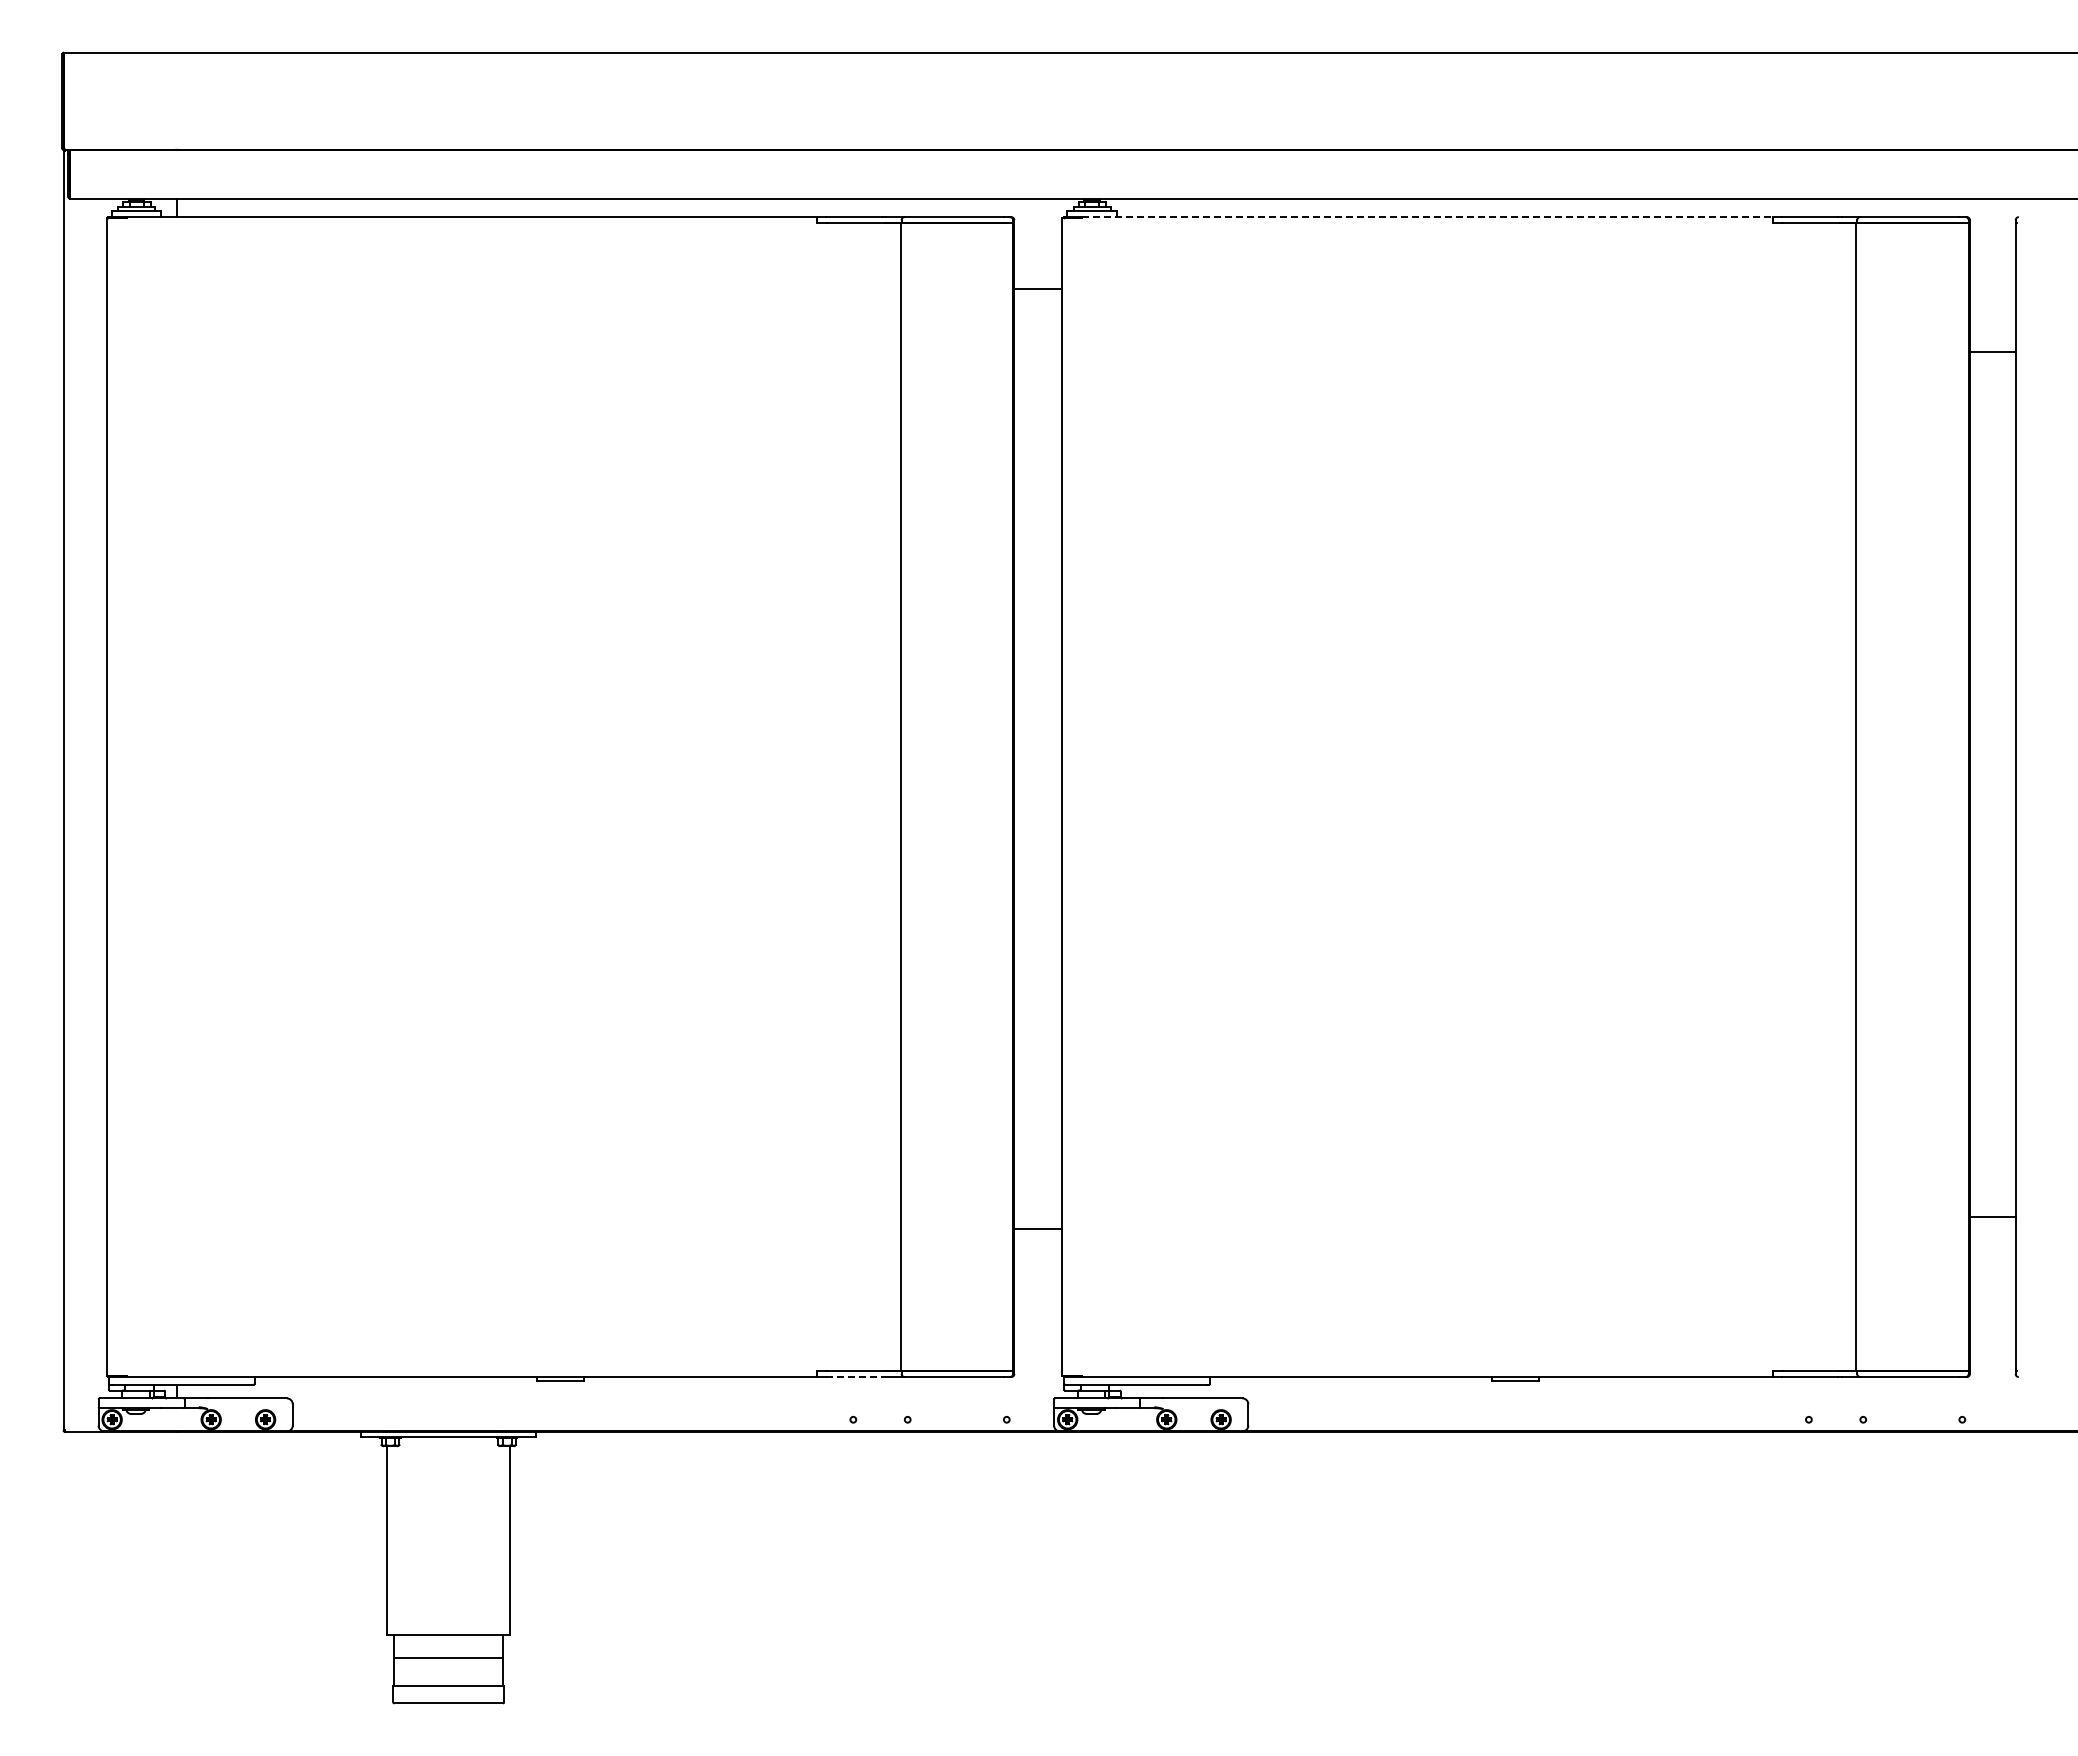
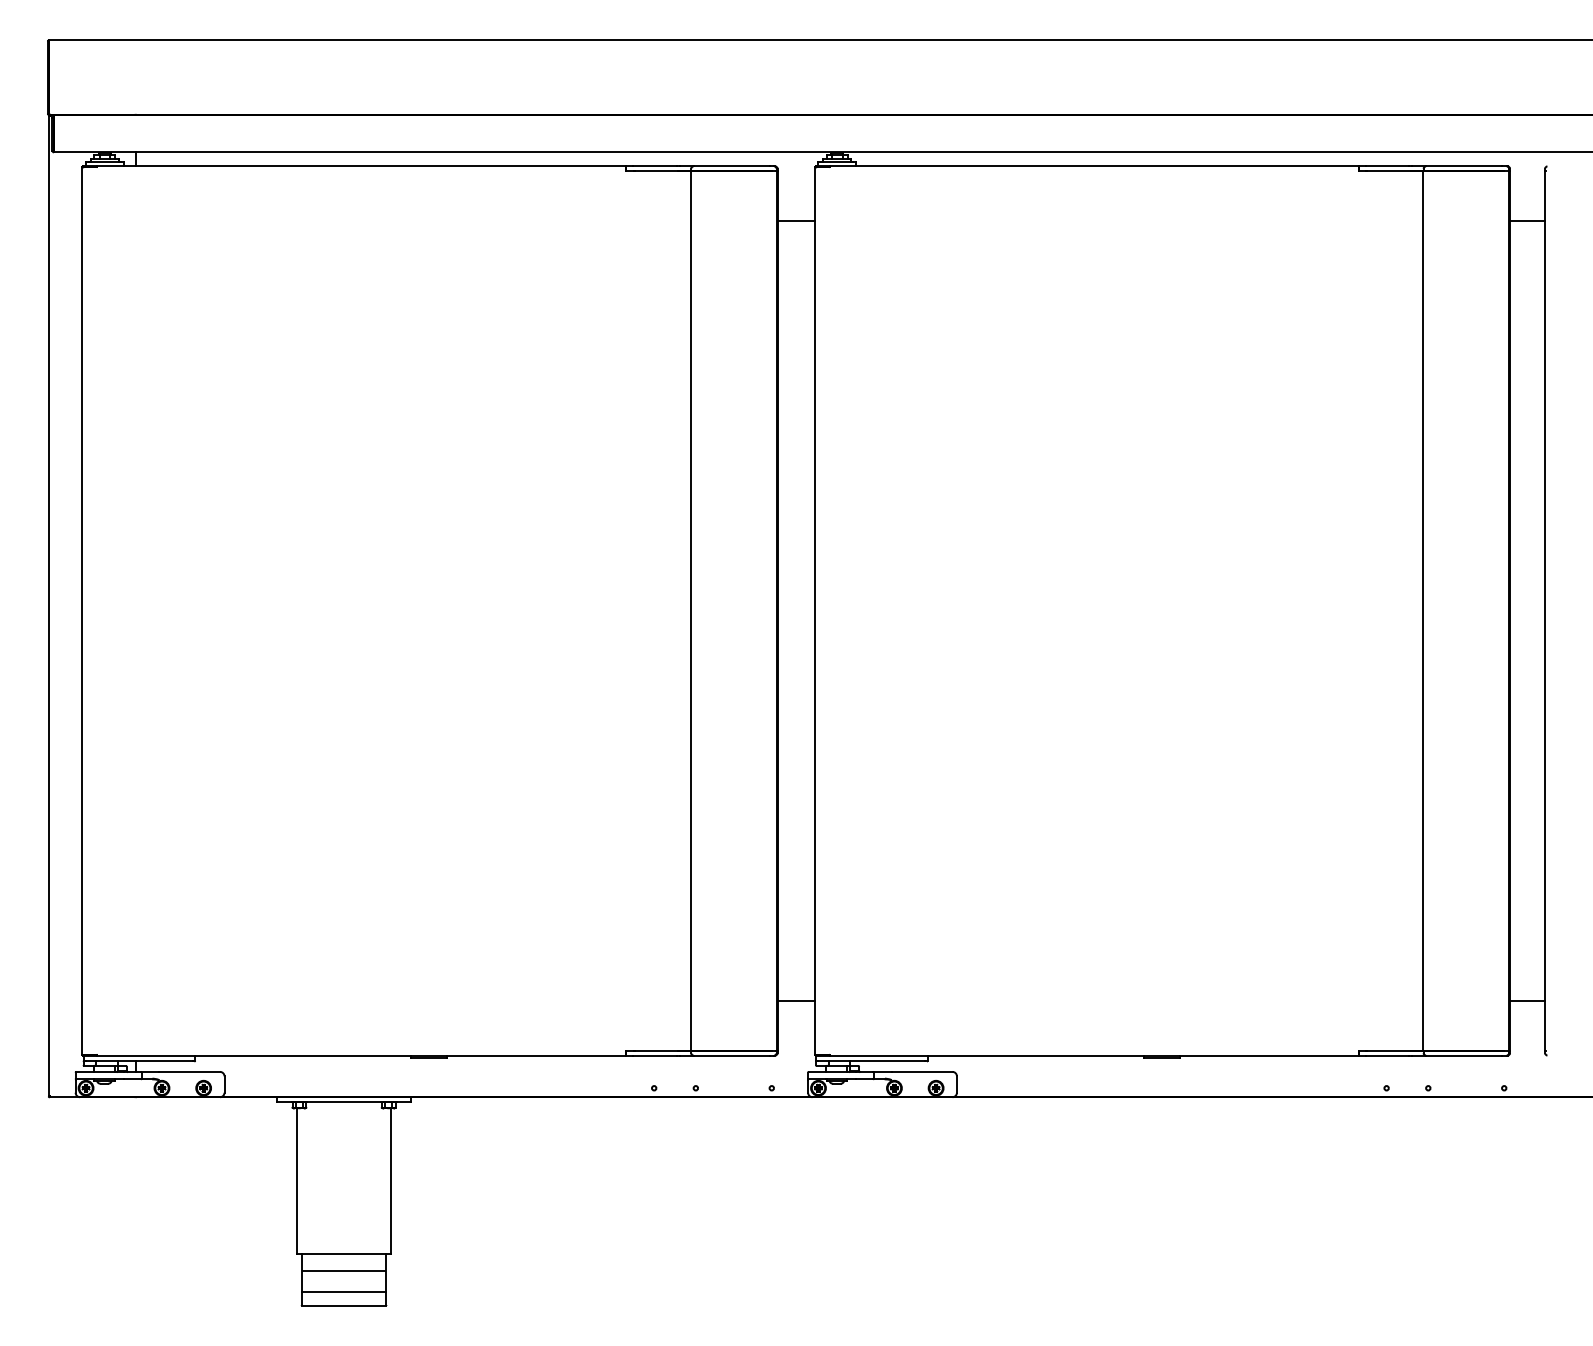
line: (1427, 217) -> (1094, 166), dashed -> solid
line: (1992, 351) -> (1527, 221), moved
line: (1992, 1217) -> (1527, 1001), moved
line: (1038, 1229) -> (796, 1001), moved
line: (854, 1377) -> (655, 1055), dashed -> solid

